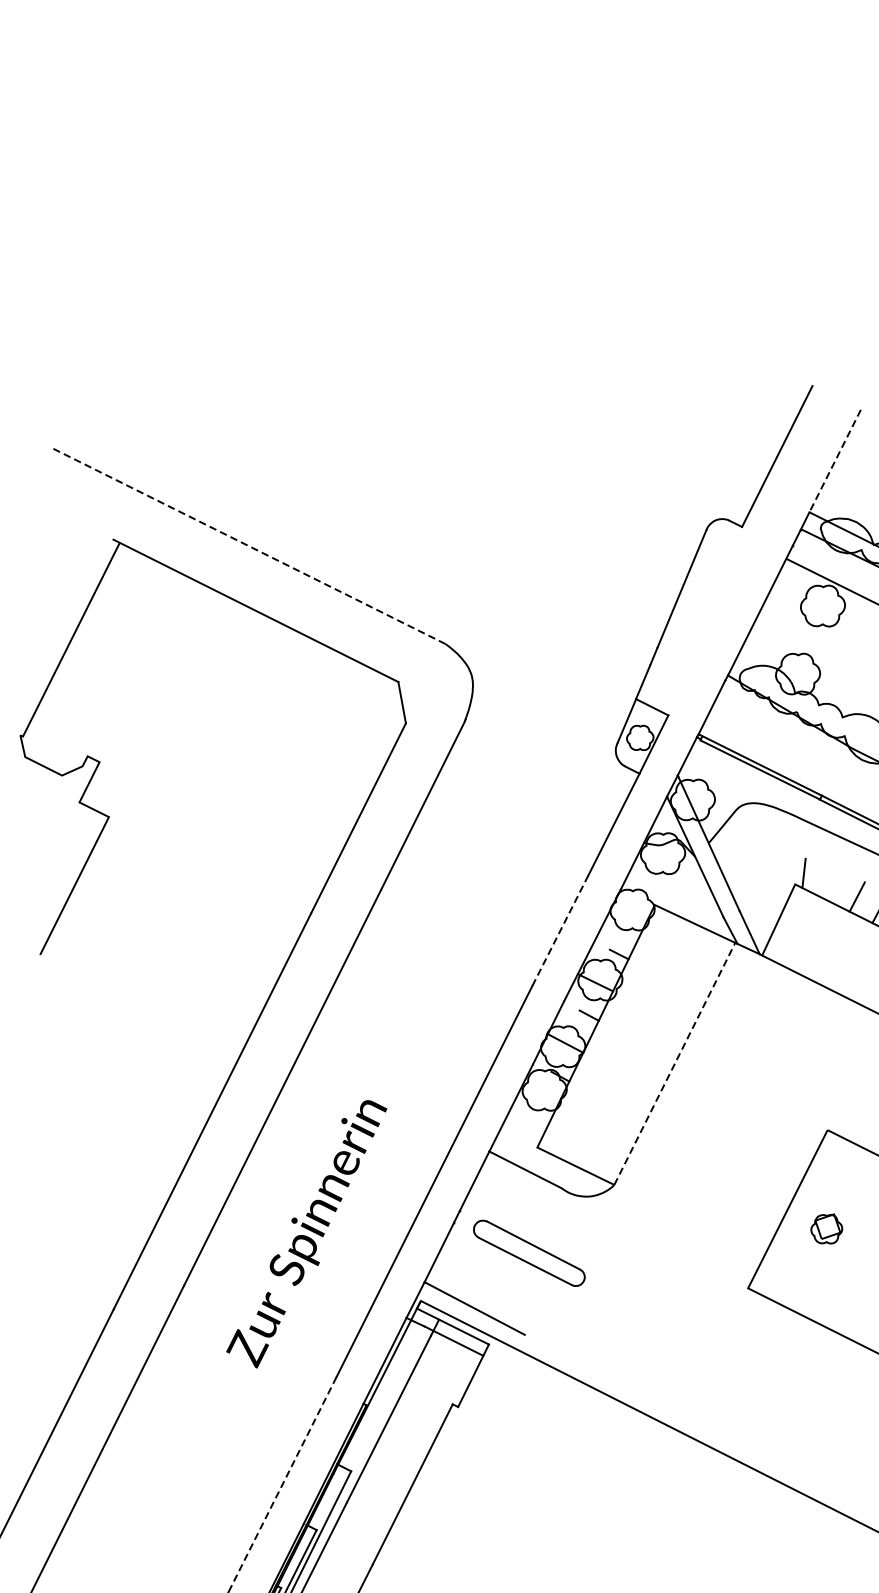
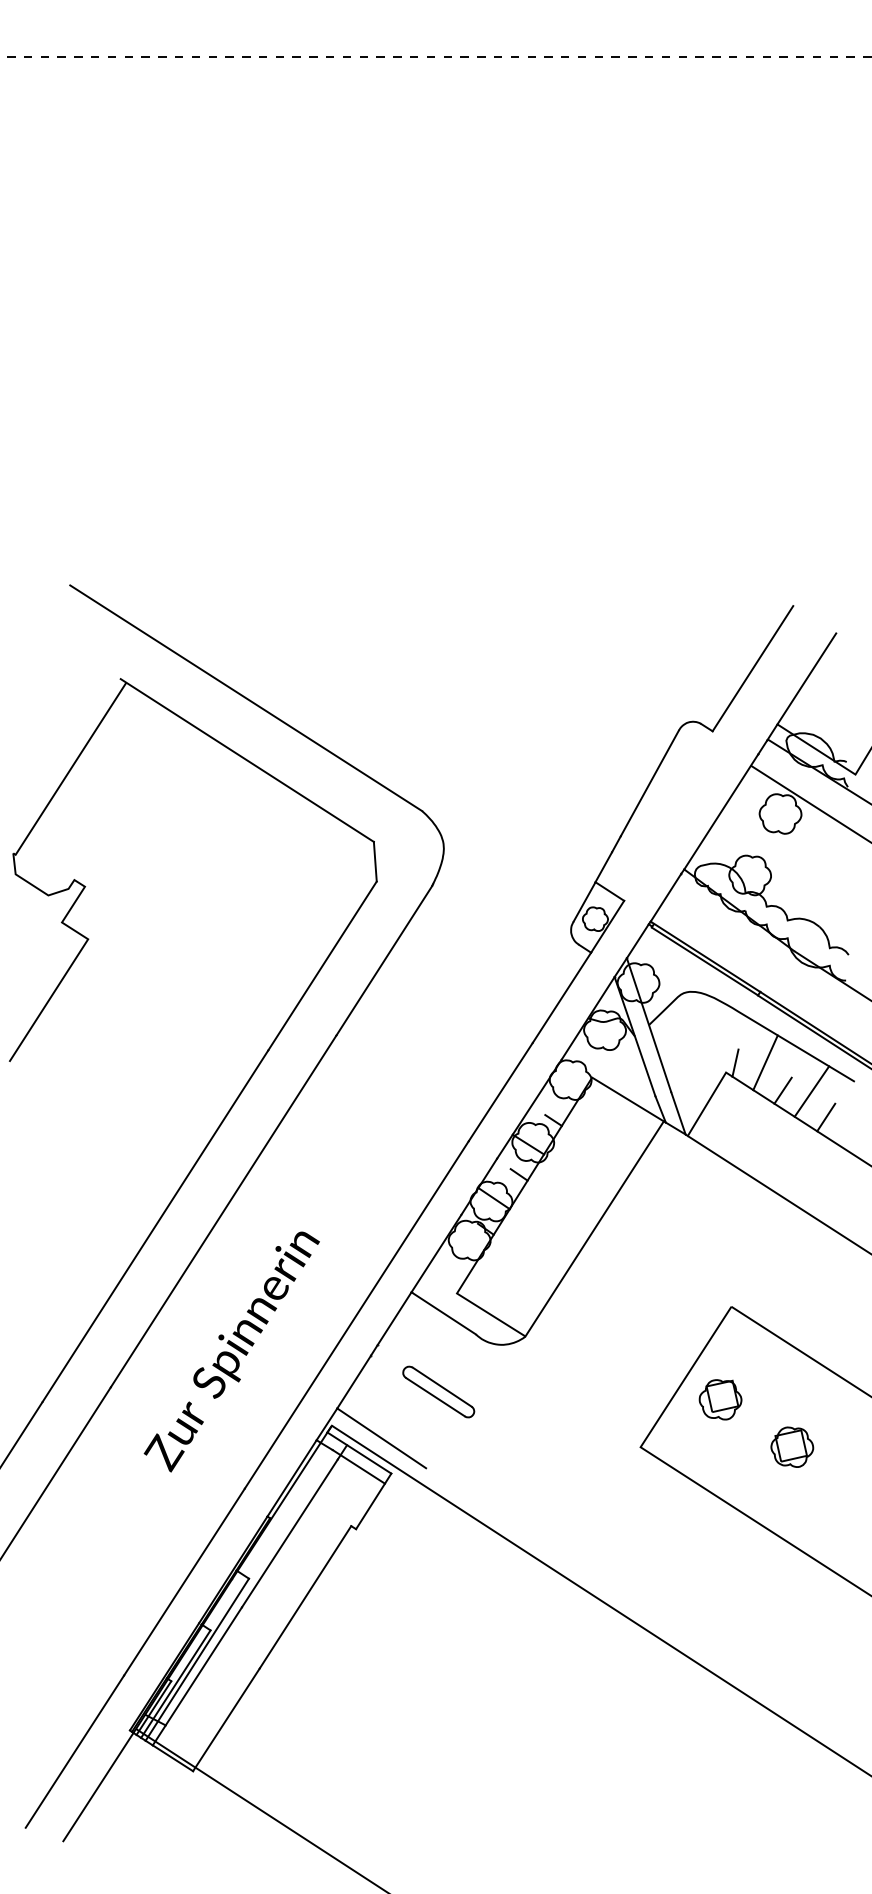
line: (834, 461) -> (806, 679), dashed -> solid
line: (247, 545) -> (246, 698), dashed -> solid
line: (835, 869) -> (765, 1062), added
line: (560, 931) -> (500, 1092), dashed -> solid
line: (674, 1063) -> (594, 1228), dashed -> solid
part: (826, 1228) -> (720, 1399), size x1.43
part: (529, 1252) -> (438, 1391), size x0.71
line: (283, 1482) -> (184, 1582), dashed -> solid

